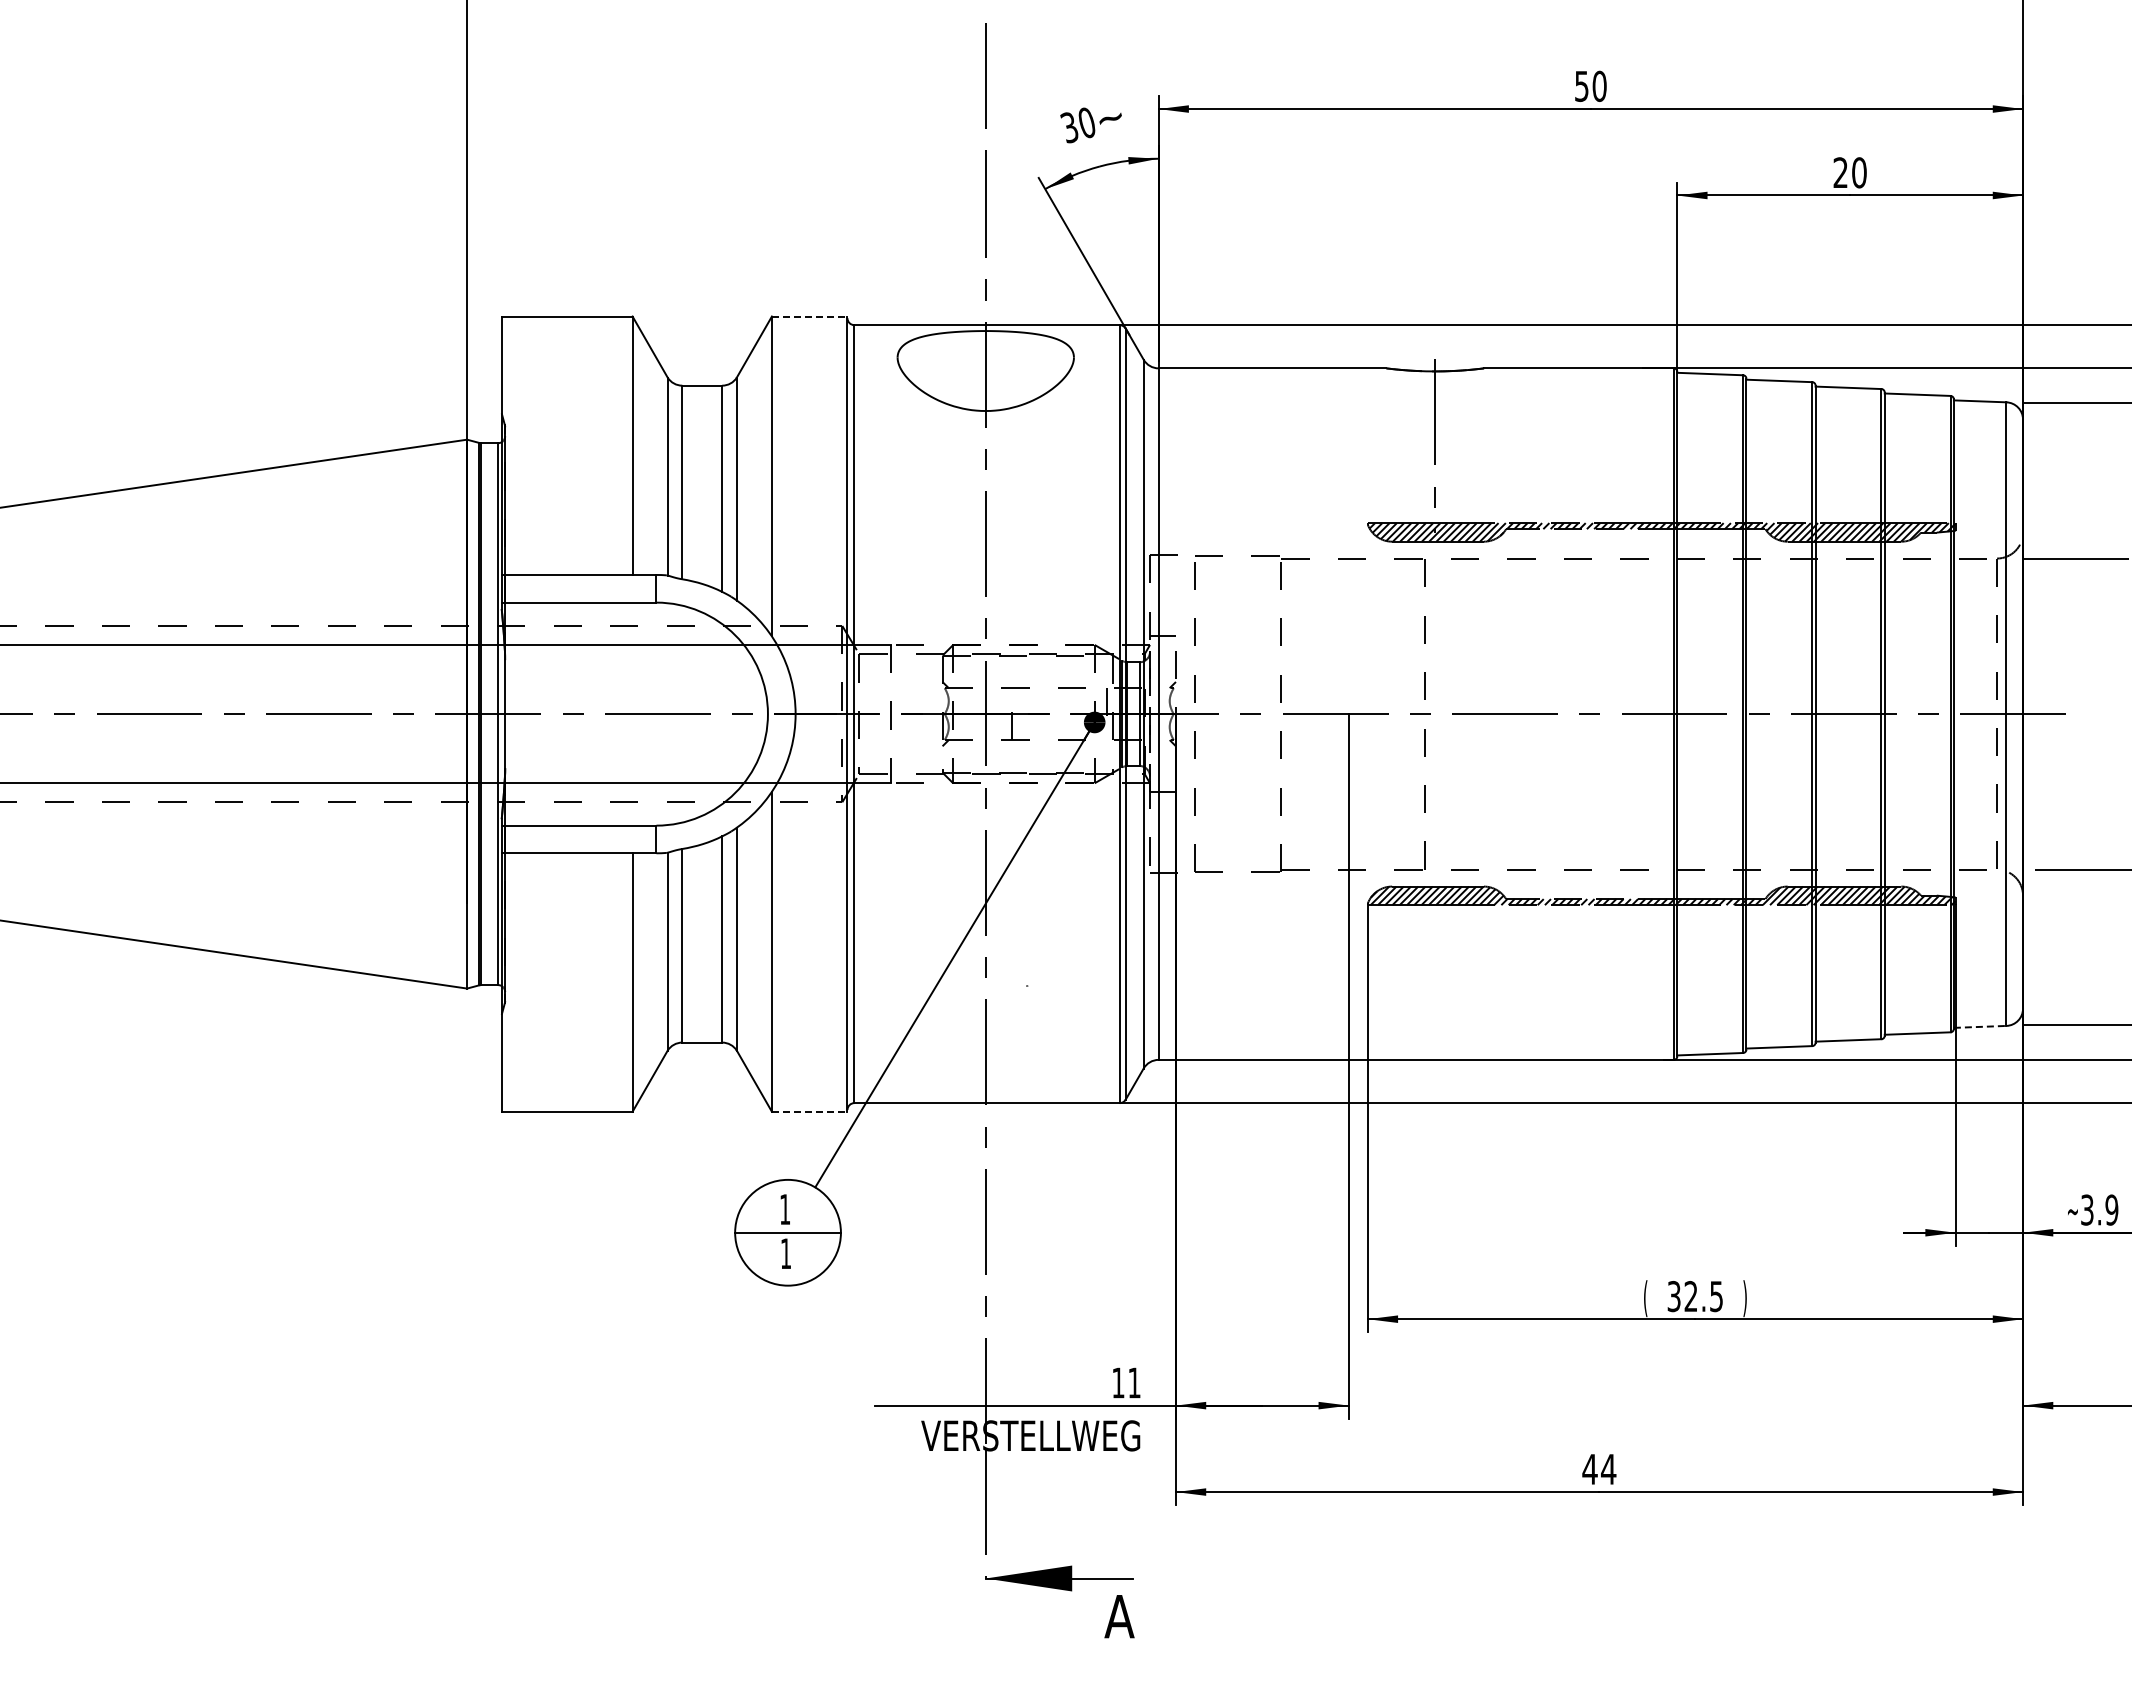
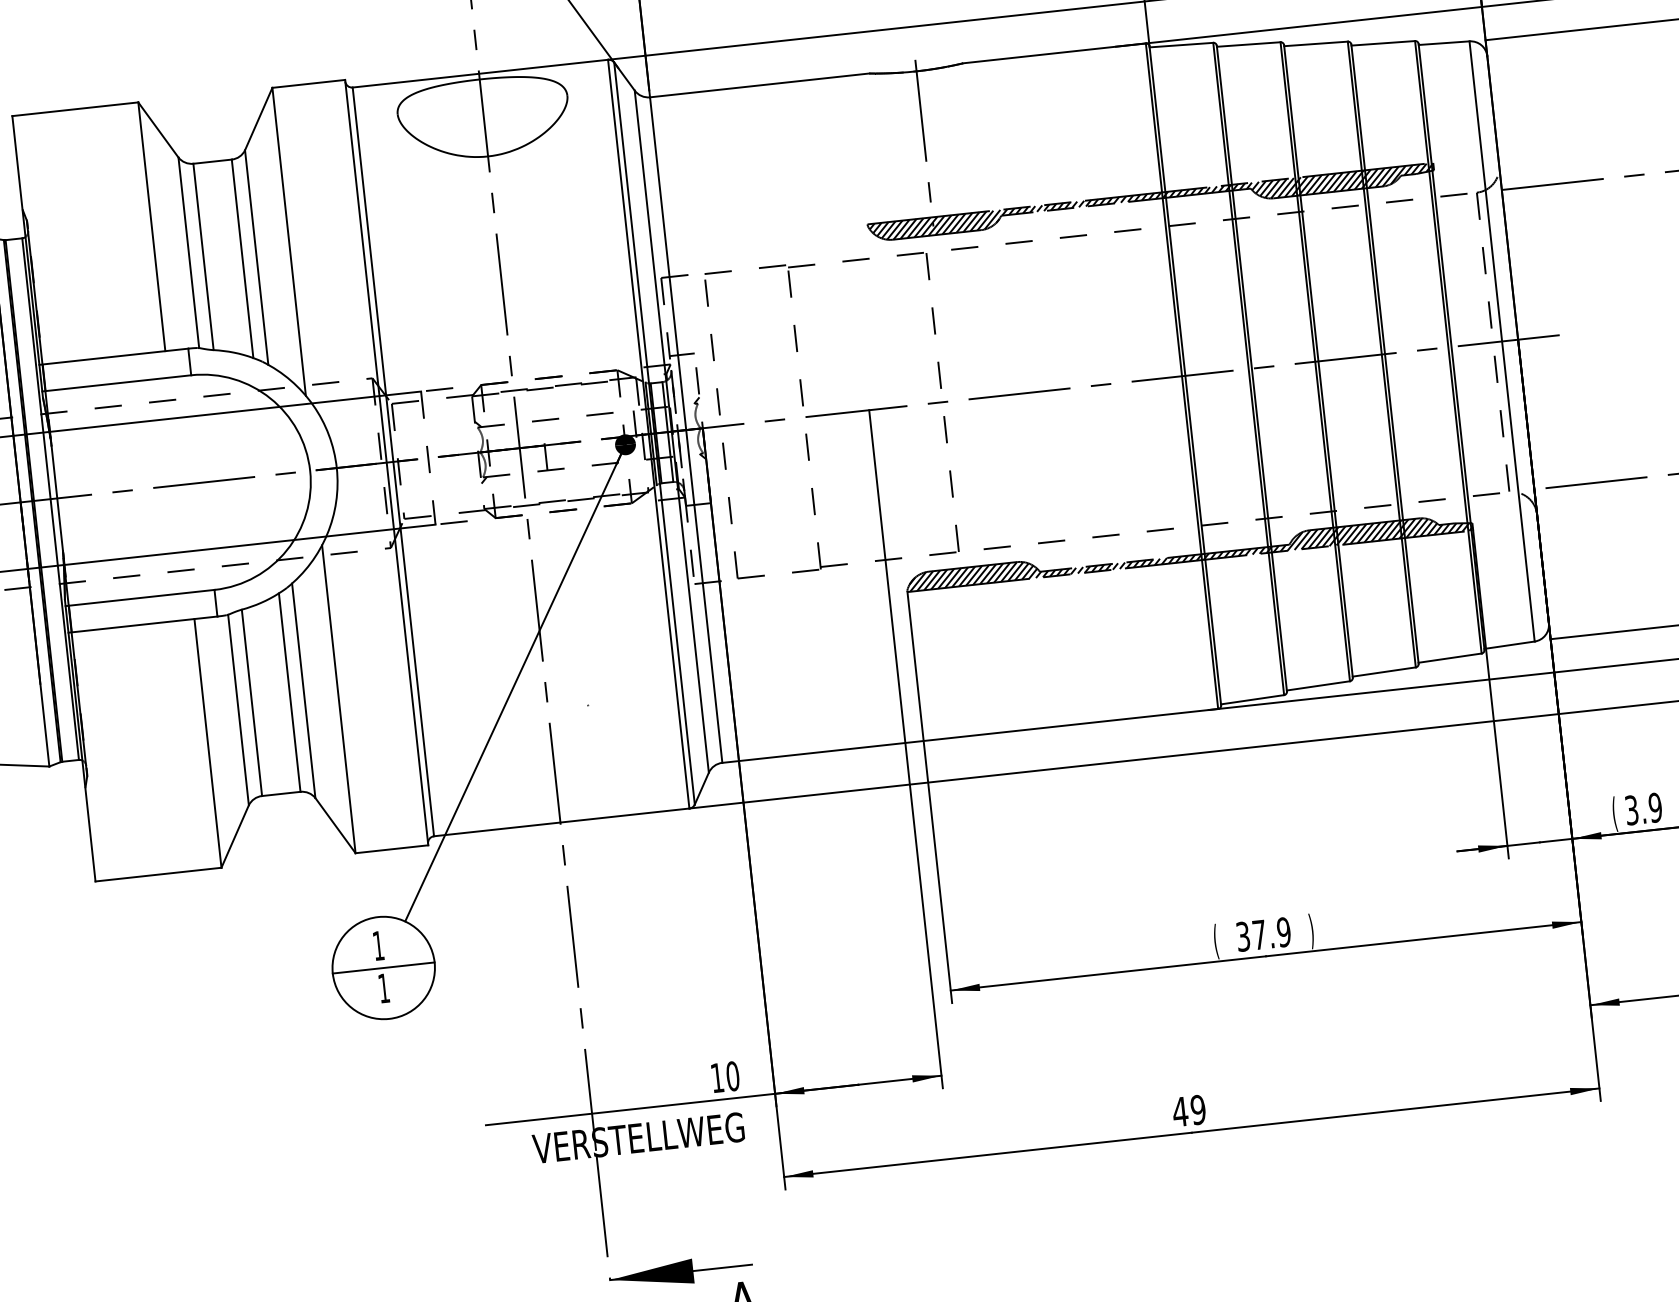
line: (809, 316) -> (308, 83), dashed -> solid
line: (1980, 1026) -> (1509, 644), dashed -> solid
line: (809, 1111) -> (391, 849), dashed -> solid
text: (2072, 1211) -> (1617, 813), ~ -> (
text: (1703, 1295) -> (1271, 932), 32.5 -> 37.9
text: (1134, 1382) -> (732, 1075), 11 -> 10
text: (1608, 1469) -> (1198, 1110), 44 -> 49

